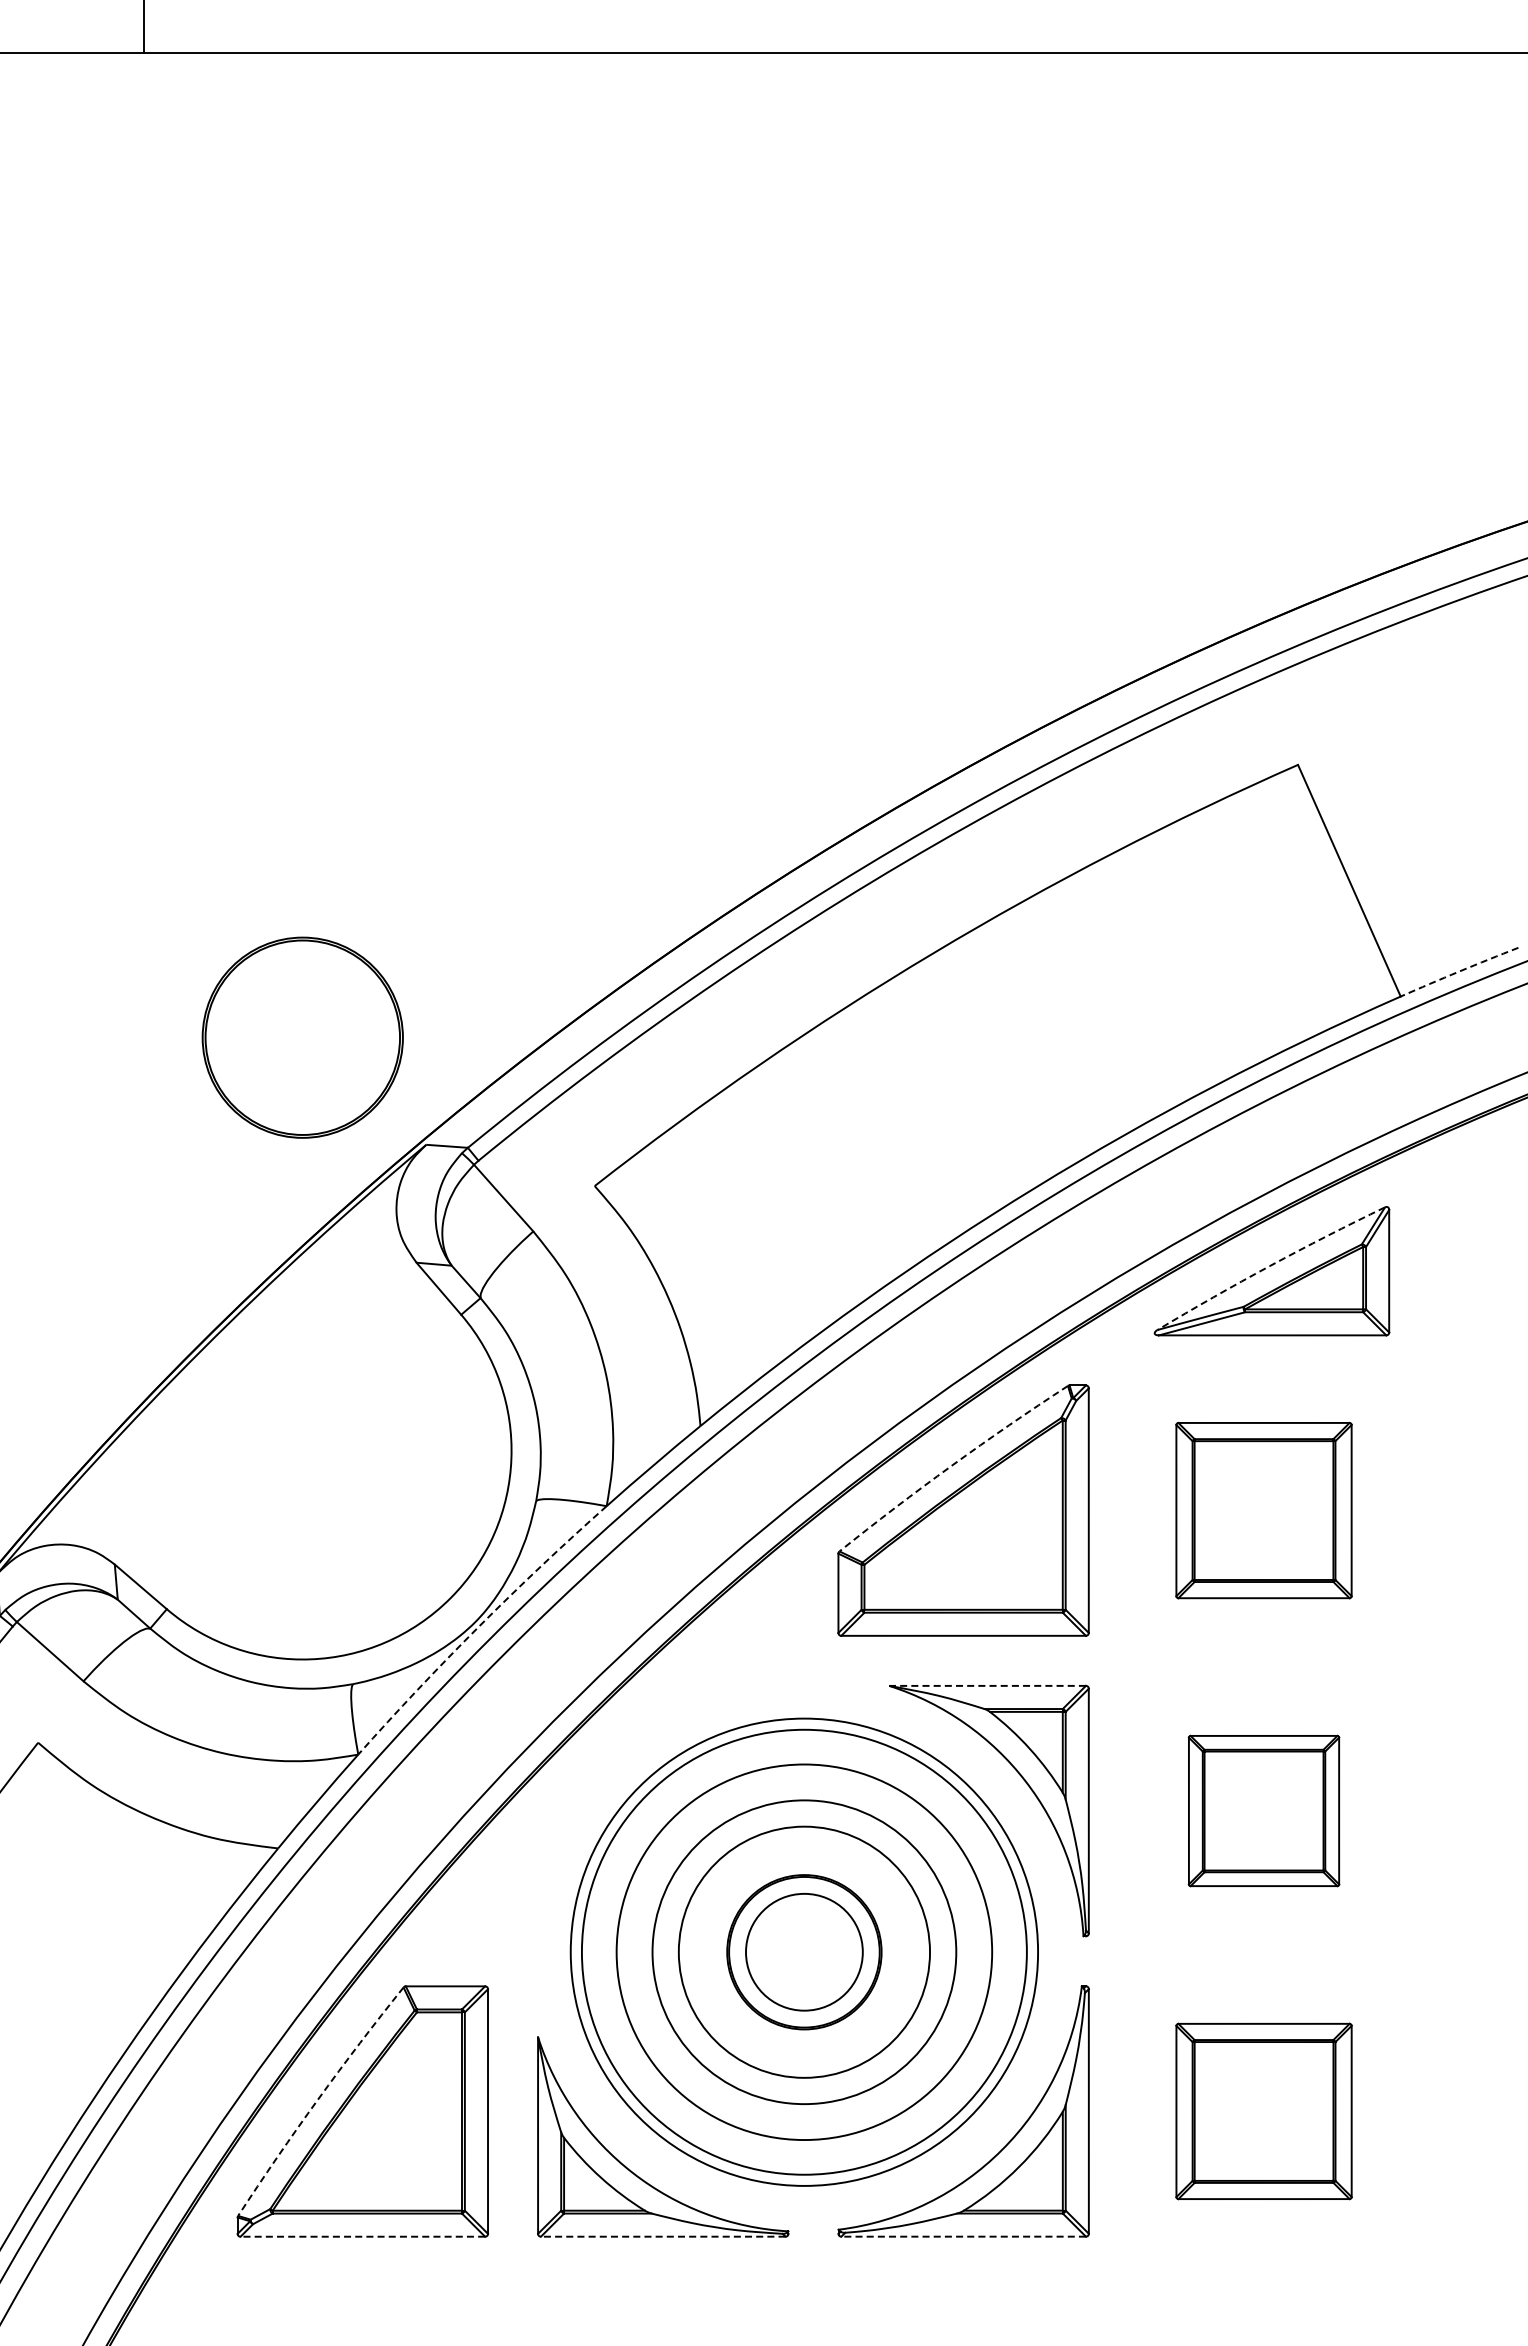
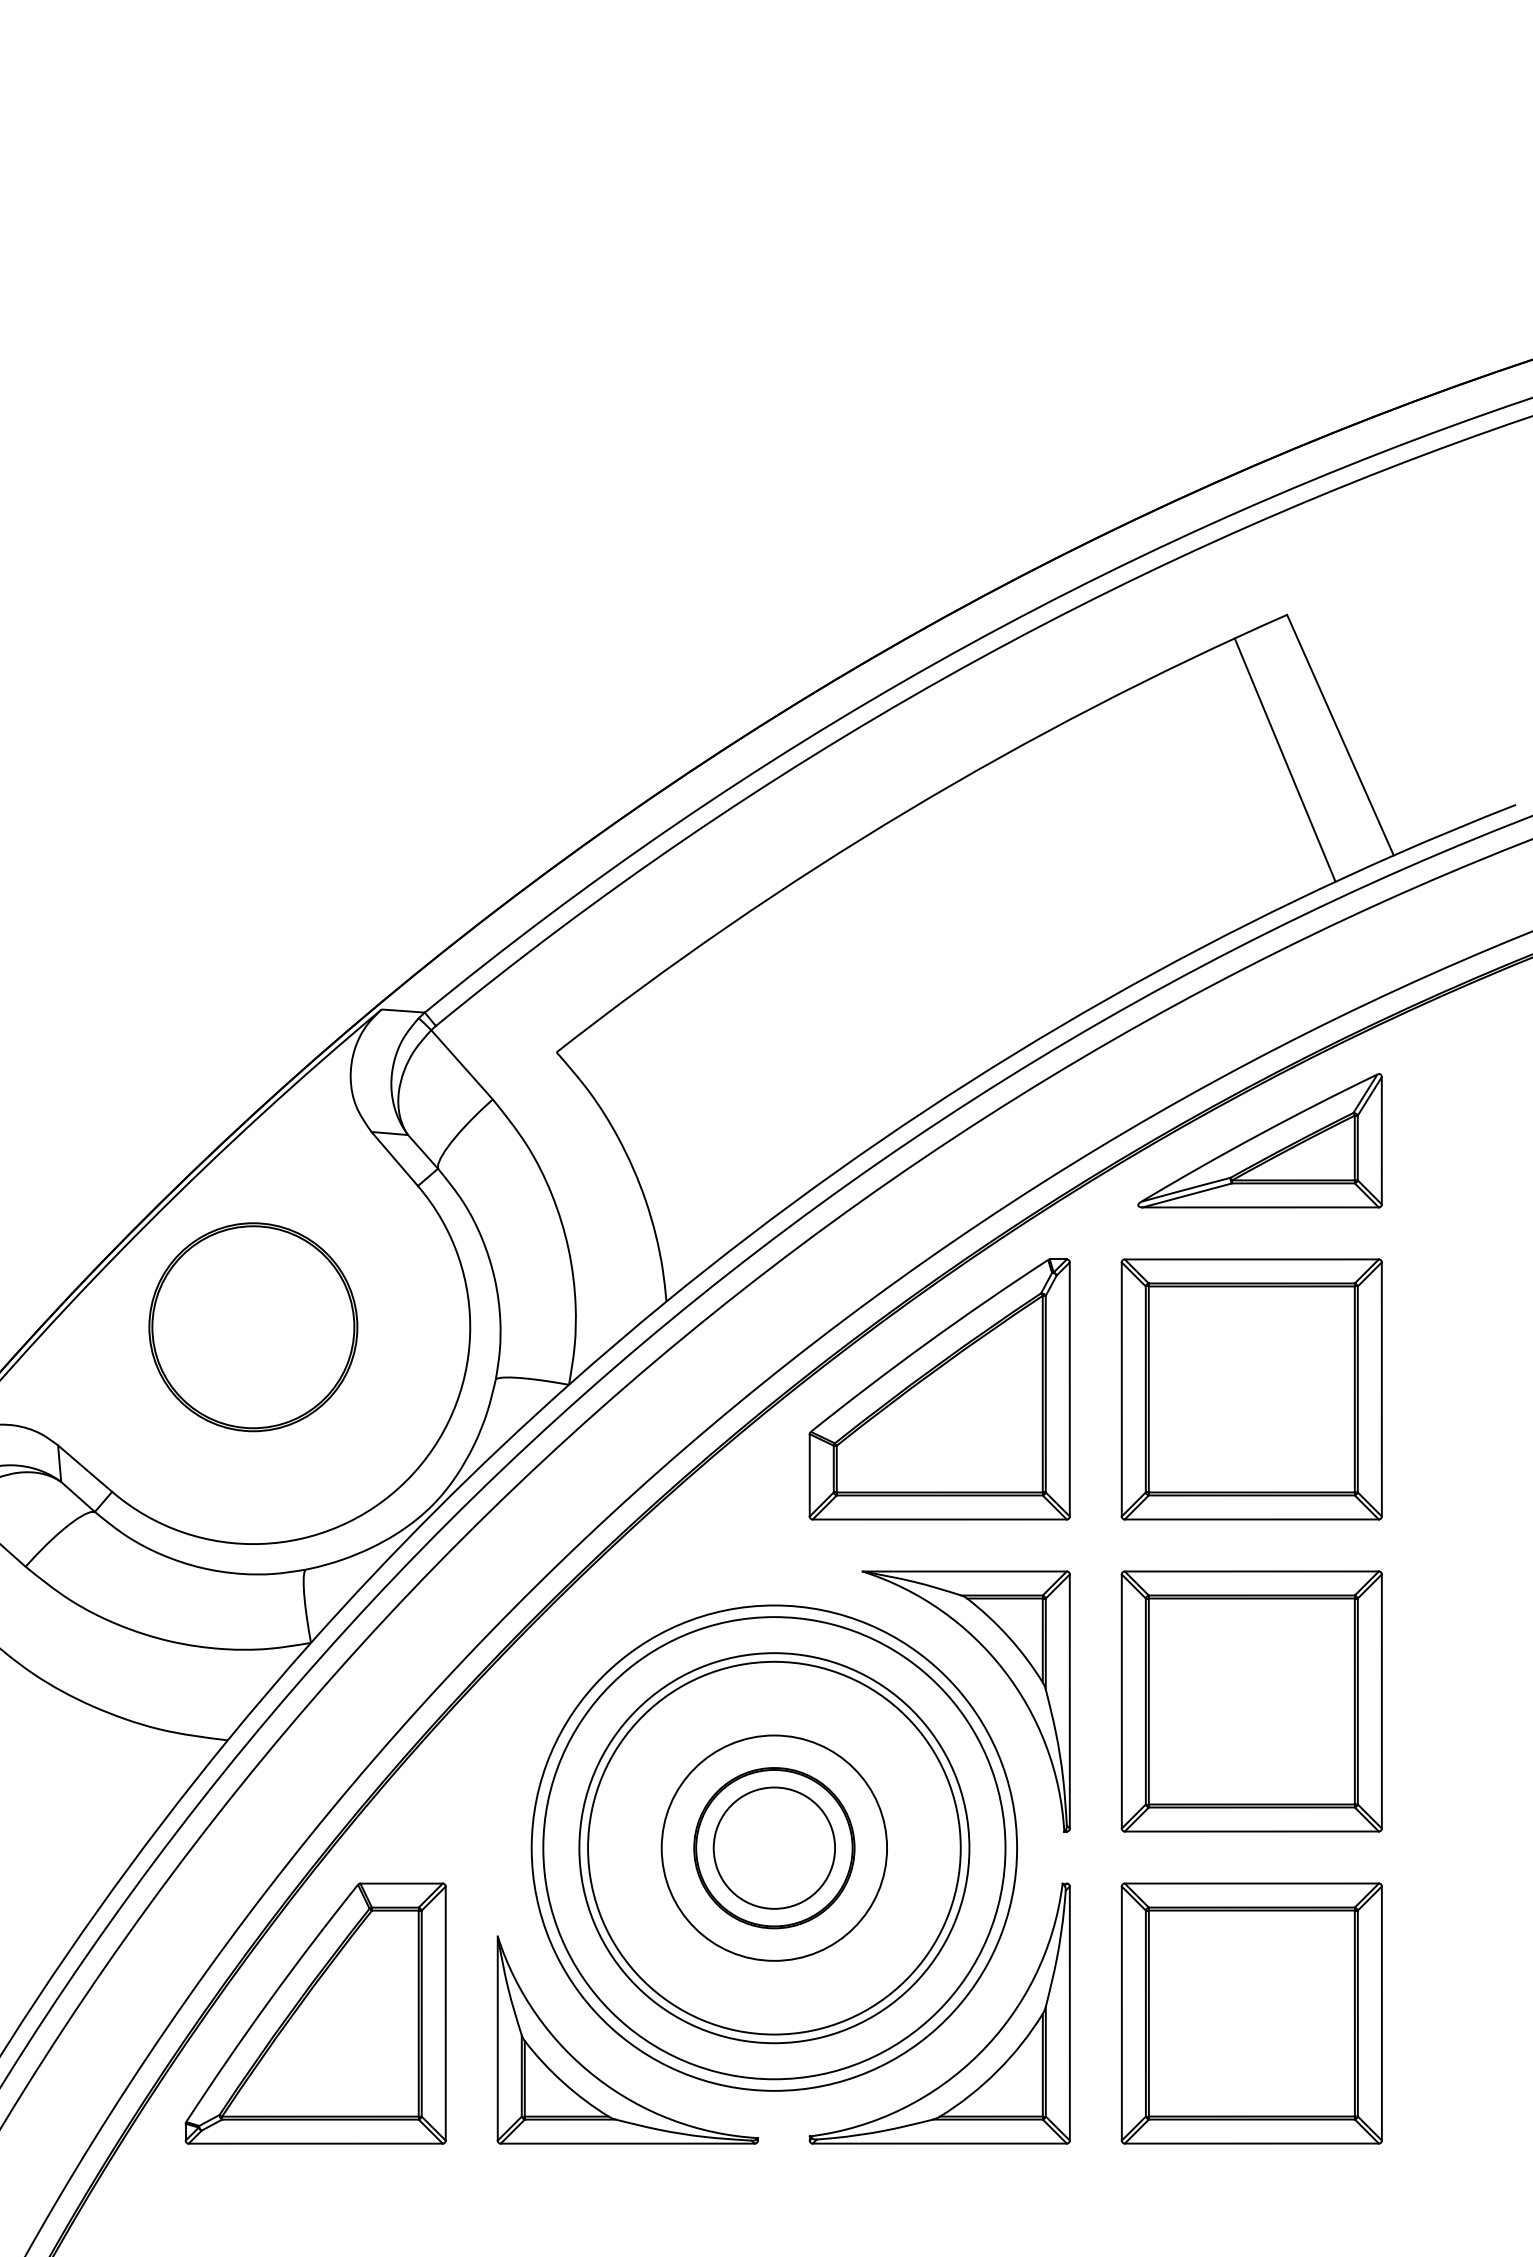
line: (1295, 904) -> (1284, 759), added
arc: (1459, 971) -> (1454, 829), dashed -> solid
part: (302, 1037) -> (253, 1327), moved
arc: (1269, 1266) -> (1257, 1135), dashed -> solid
arc: (951, 1465) -> (927, 1342), dashed -> solid
part: (1263, 1510) -> (1251, 1389), size x1.43
arc: (478, 1626) -> (435, 1509), dashed -> solid
line: (987, 1685) -> (964, 1571), dashed -> solid
part: (1263, 1810) -> (1251, 1700), size x1.67
circle: (803, 1951) -> (773, 1847), size x0.71
circle: (804, 1951) -> (774, 1847), size x1.43
arc: (318, 2099) -> (269, 2001), dashed -> solid
part: (1263, 2111) -> (1251, 2013), size x1.43
line: (362, 2236) -> (315, 2143), dashed -> solid
line: (662, 2236) -> (627, 2143), dashed -> solid
line: (963, 2236) -> (939, 2143), dashed -> solid

